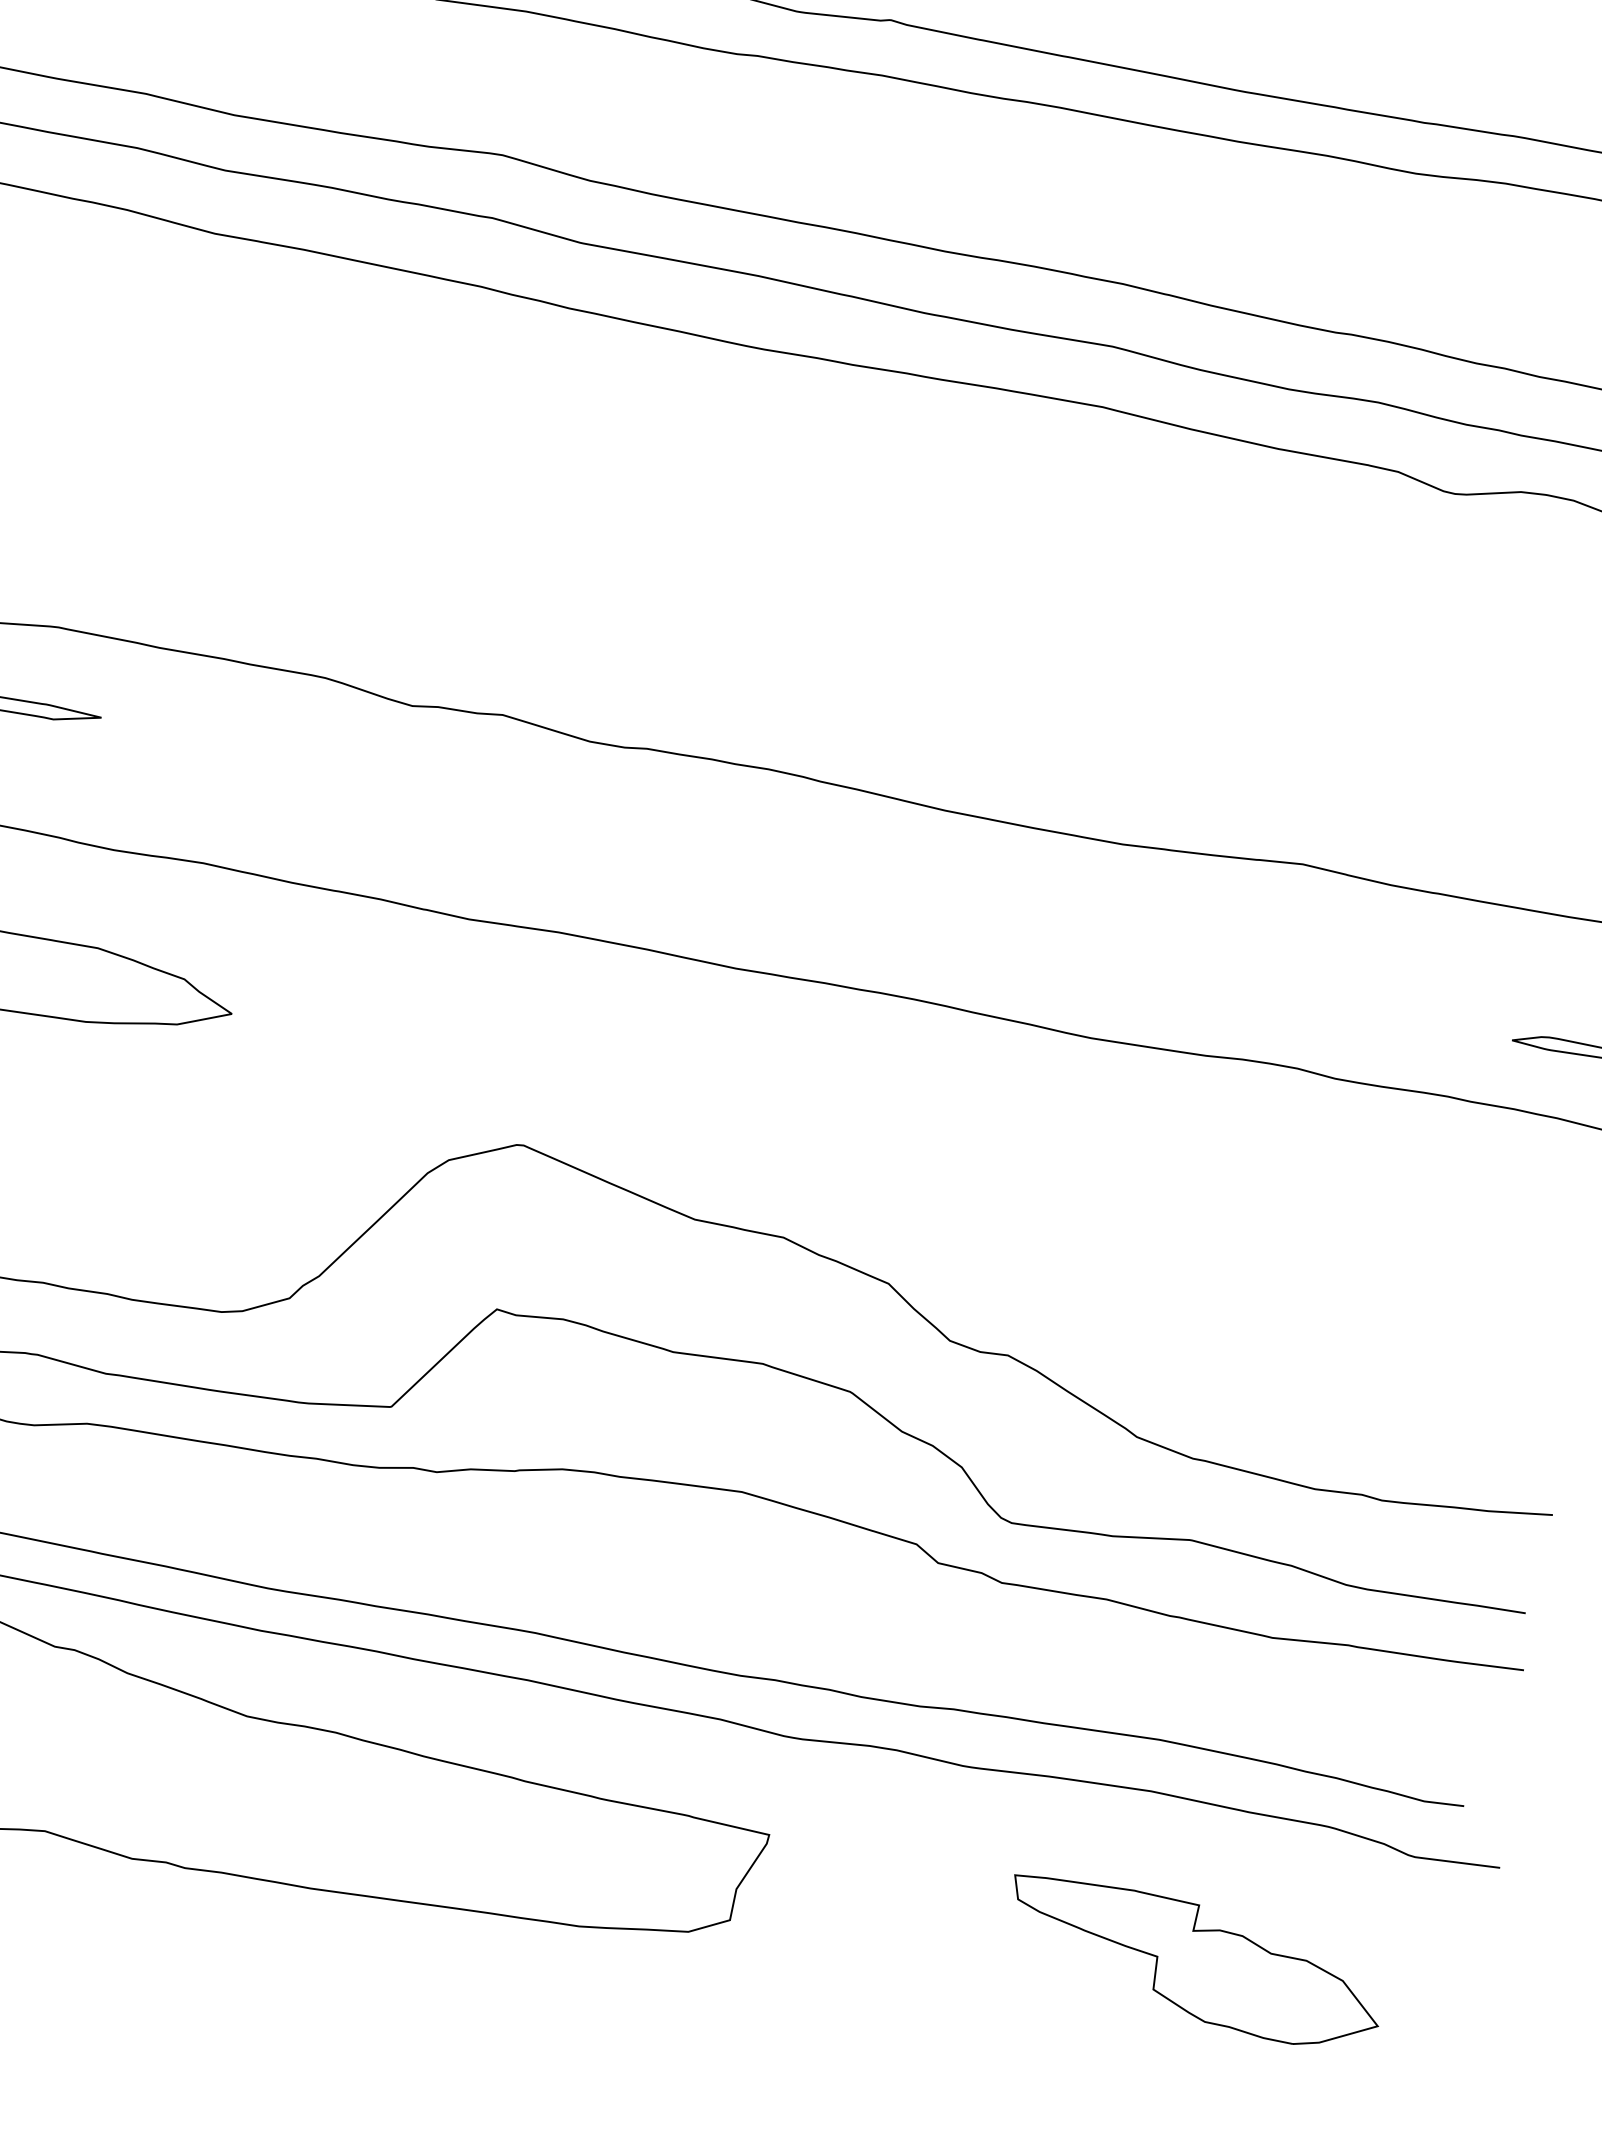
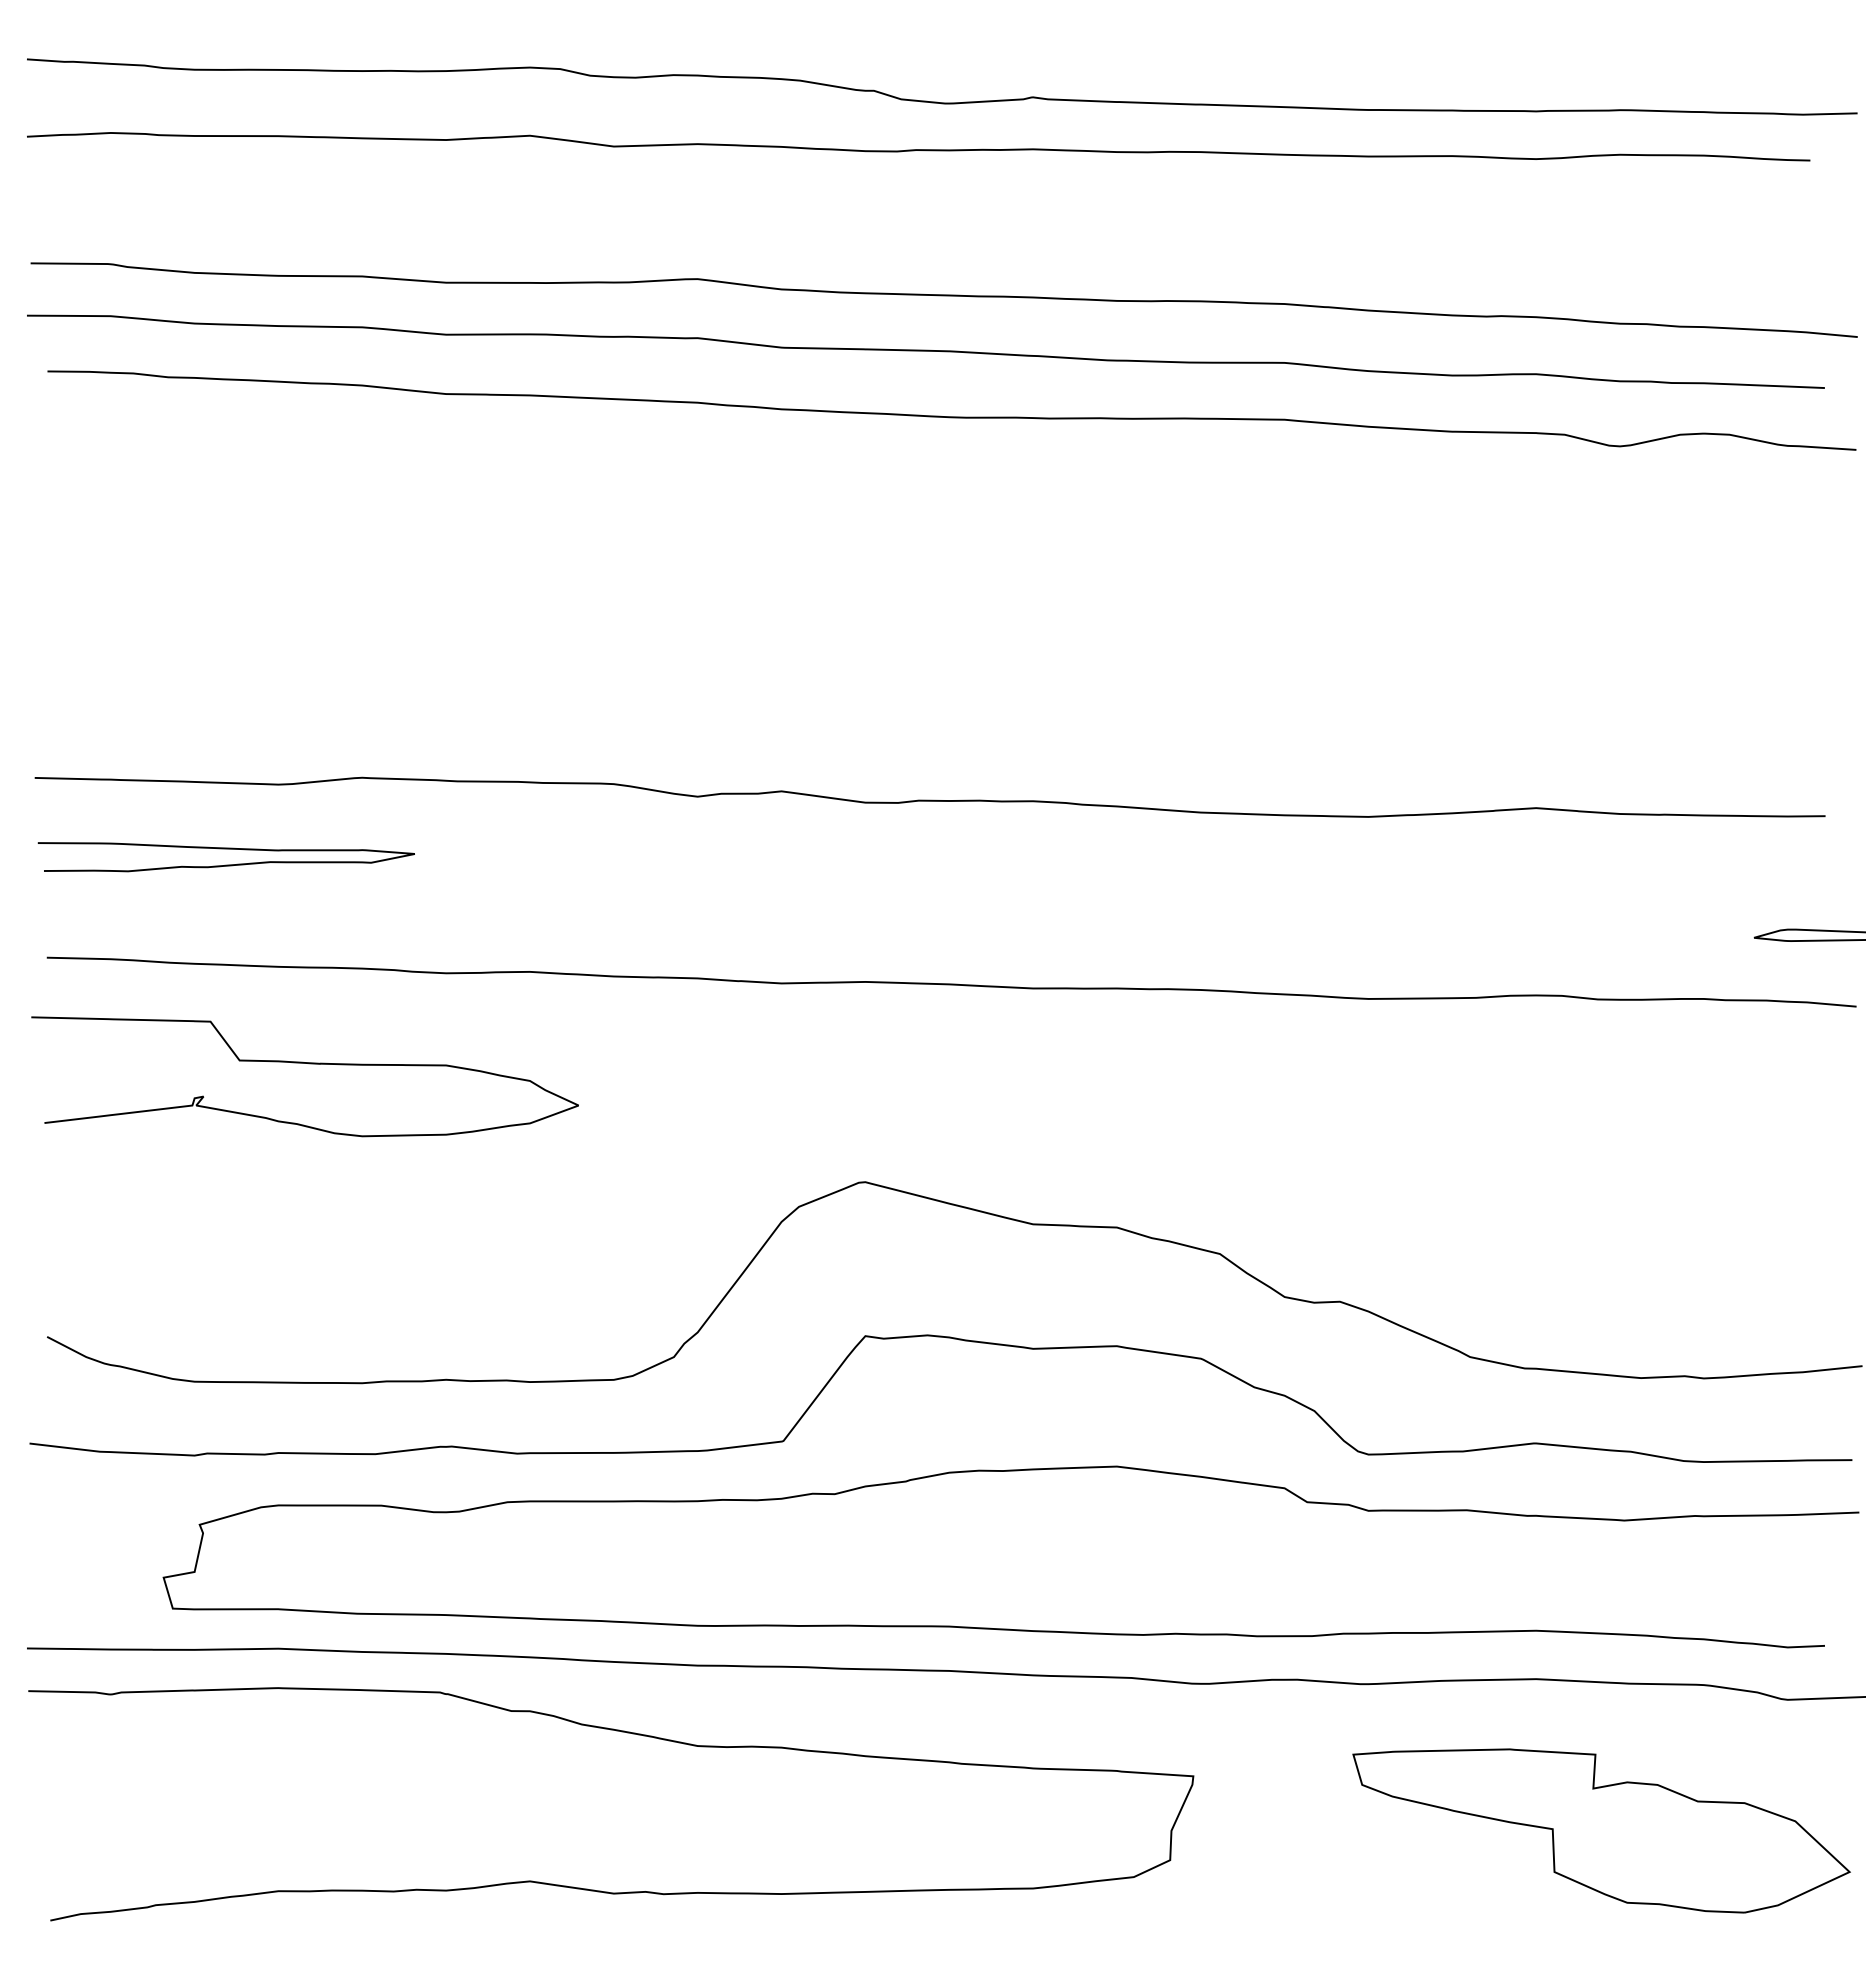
part: (1194, 1963) -> (1601, 1830), size x1.4

